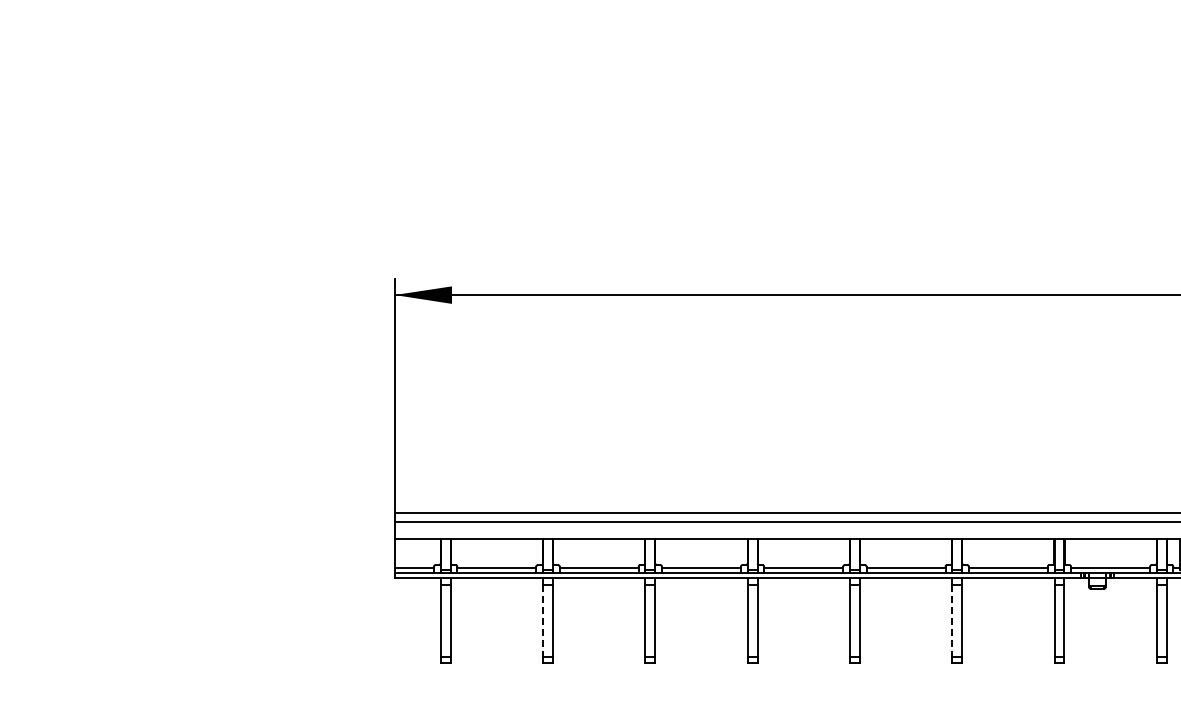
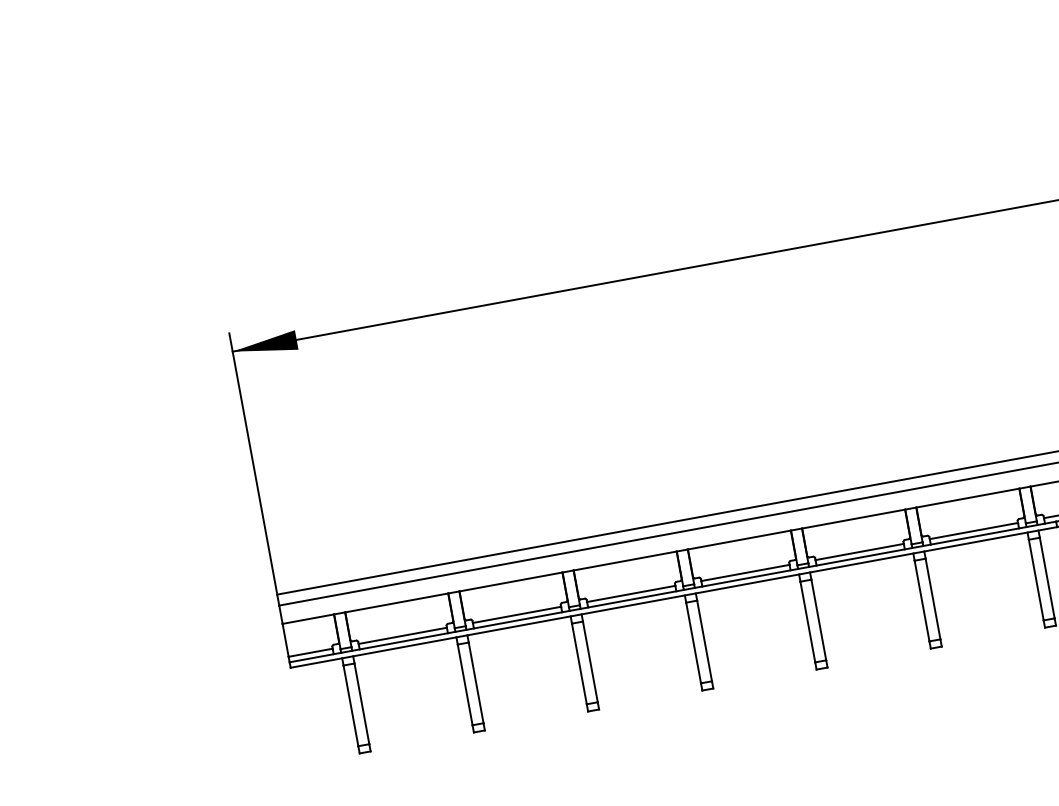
line: (543, 621) -> (465, 685), dashed -> solid
line: (952, 621) -> (922, 601), dashed -> solid

